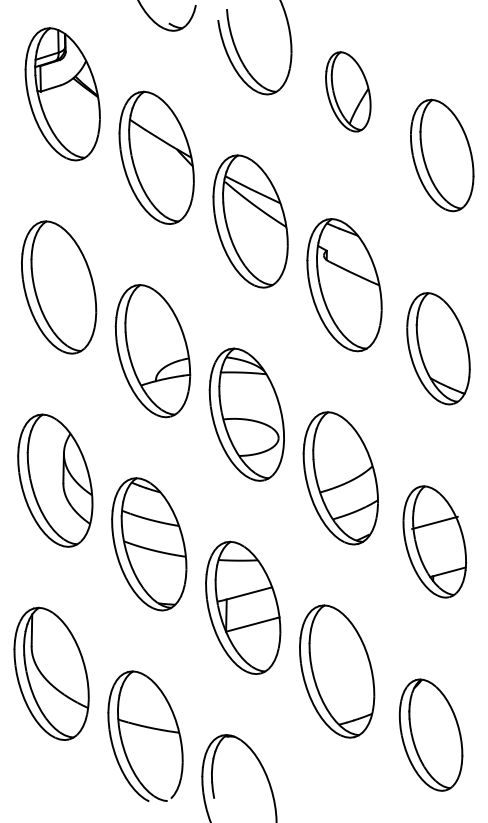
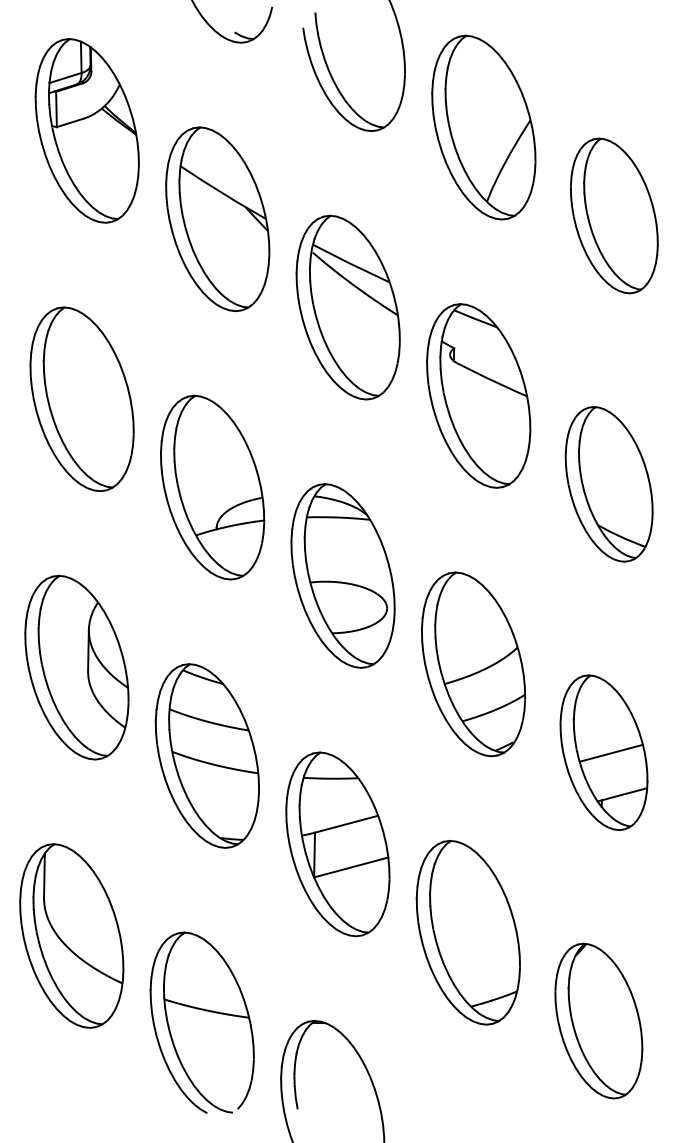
part: (348, 91) -> (483, 127), size x1.67
line: (434, 522) -> (610, 752), moved

